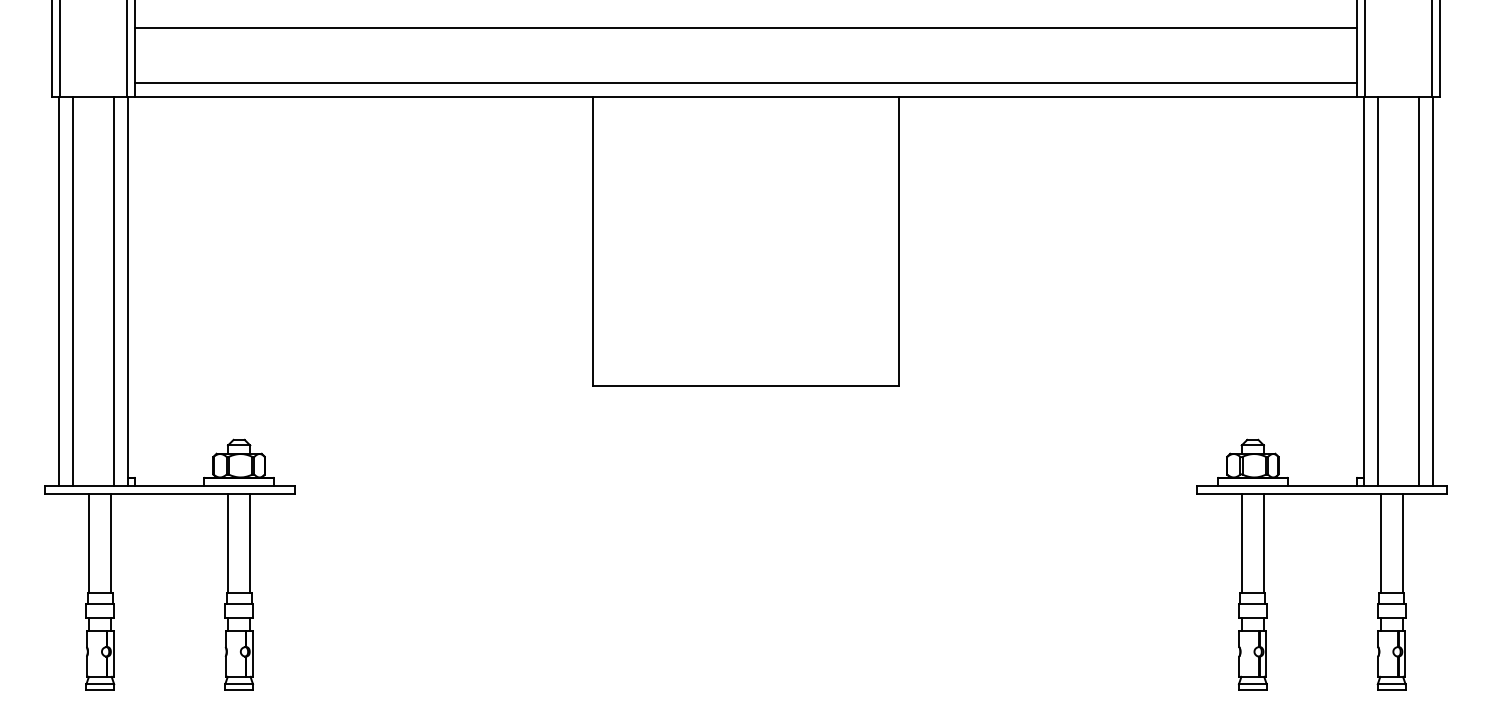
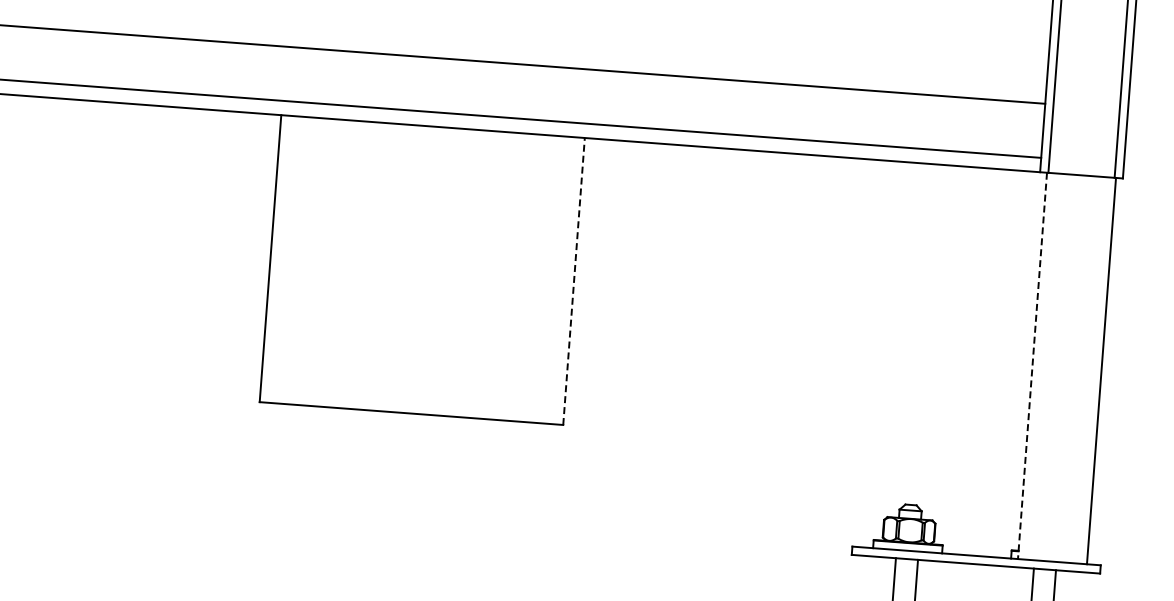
line: (898, 241) -> (573, 281), solid -> dashed
line: (1377, 291) -> (1046, 366), removed
line: (1419, 291) -> (1087, 369), removed
line: (1363, 292) -> (1032, 366), solid -> dashed

